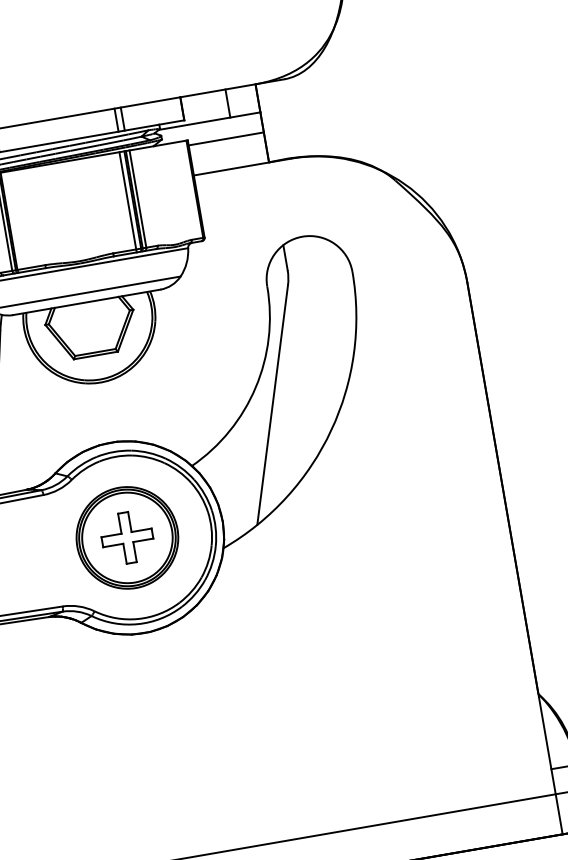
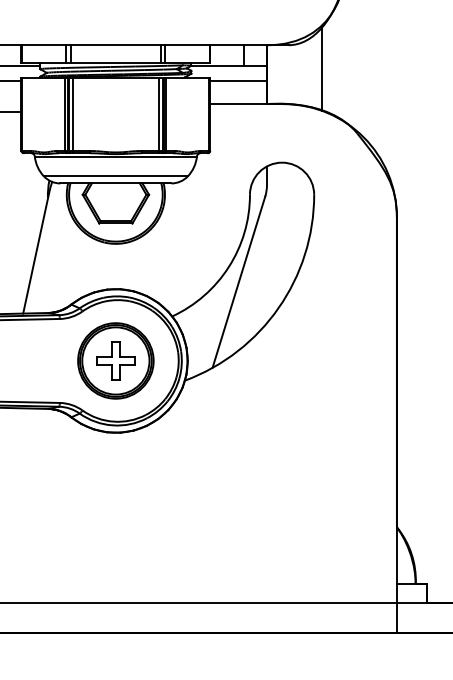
line: (333, 101) -> (321, 67), added
line: (14, 221) -> (73, 115), added

